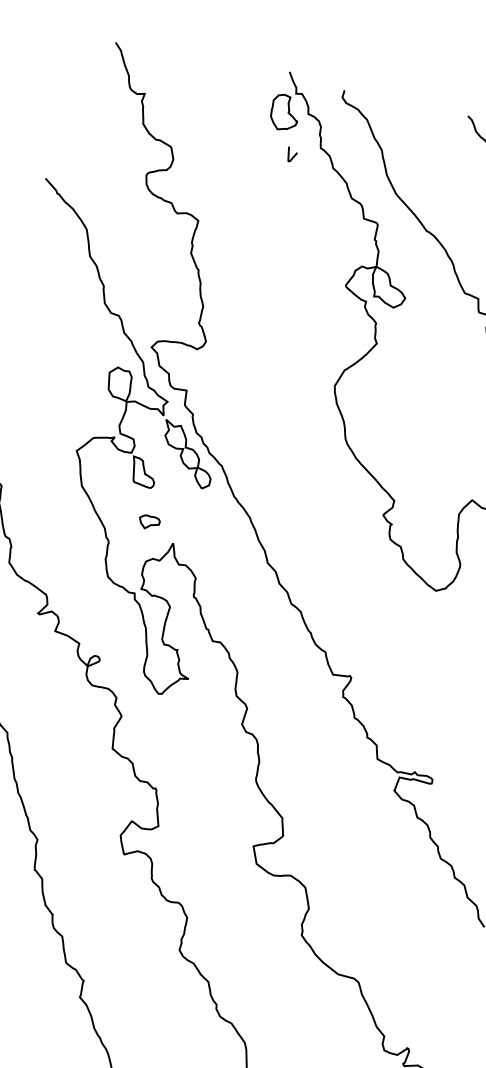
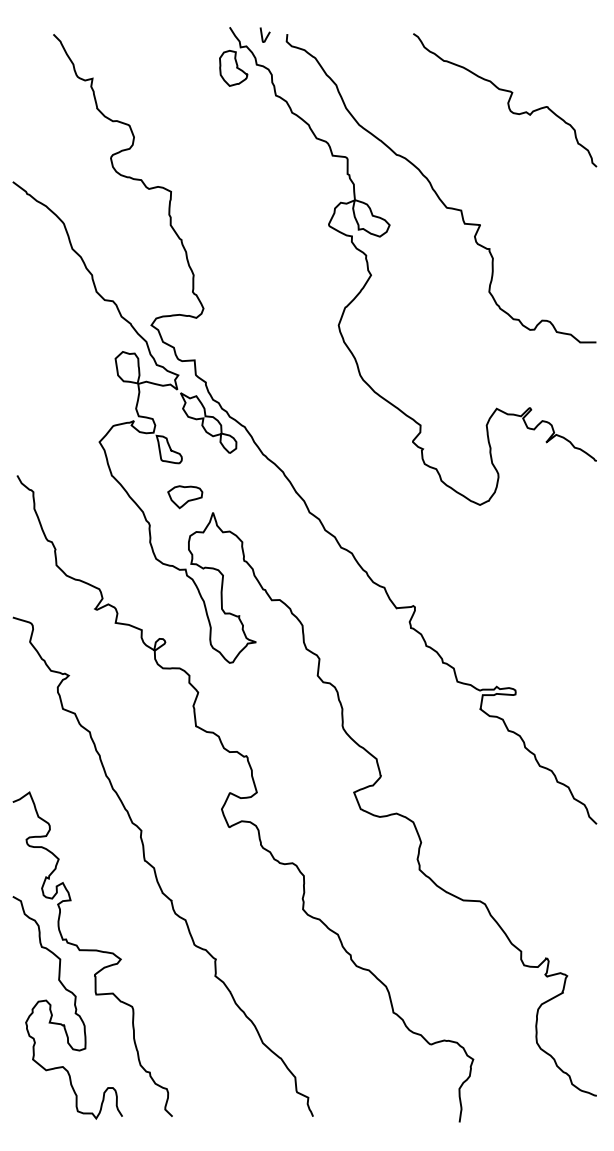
curve: (289, 153) -> (262, 34), moved
part: (149, 522) -> (185, 497), size x1.67

